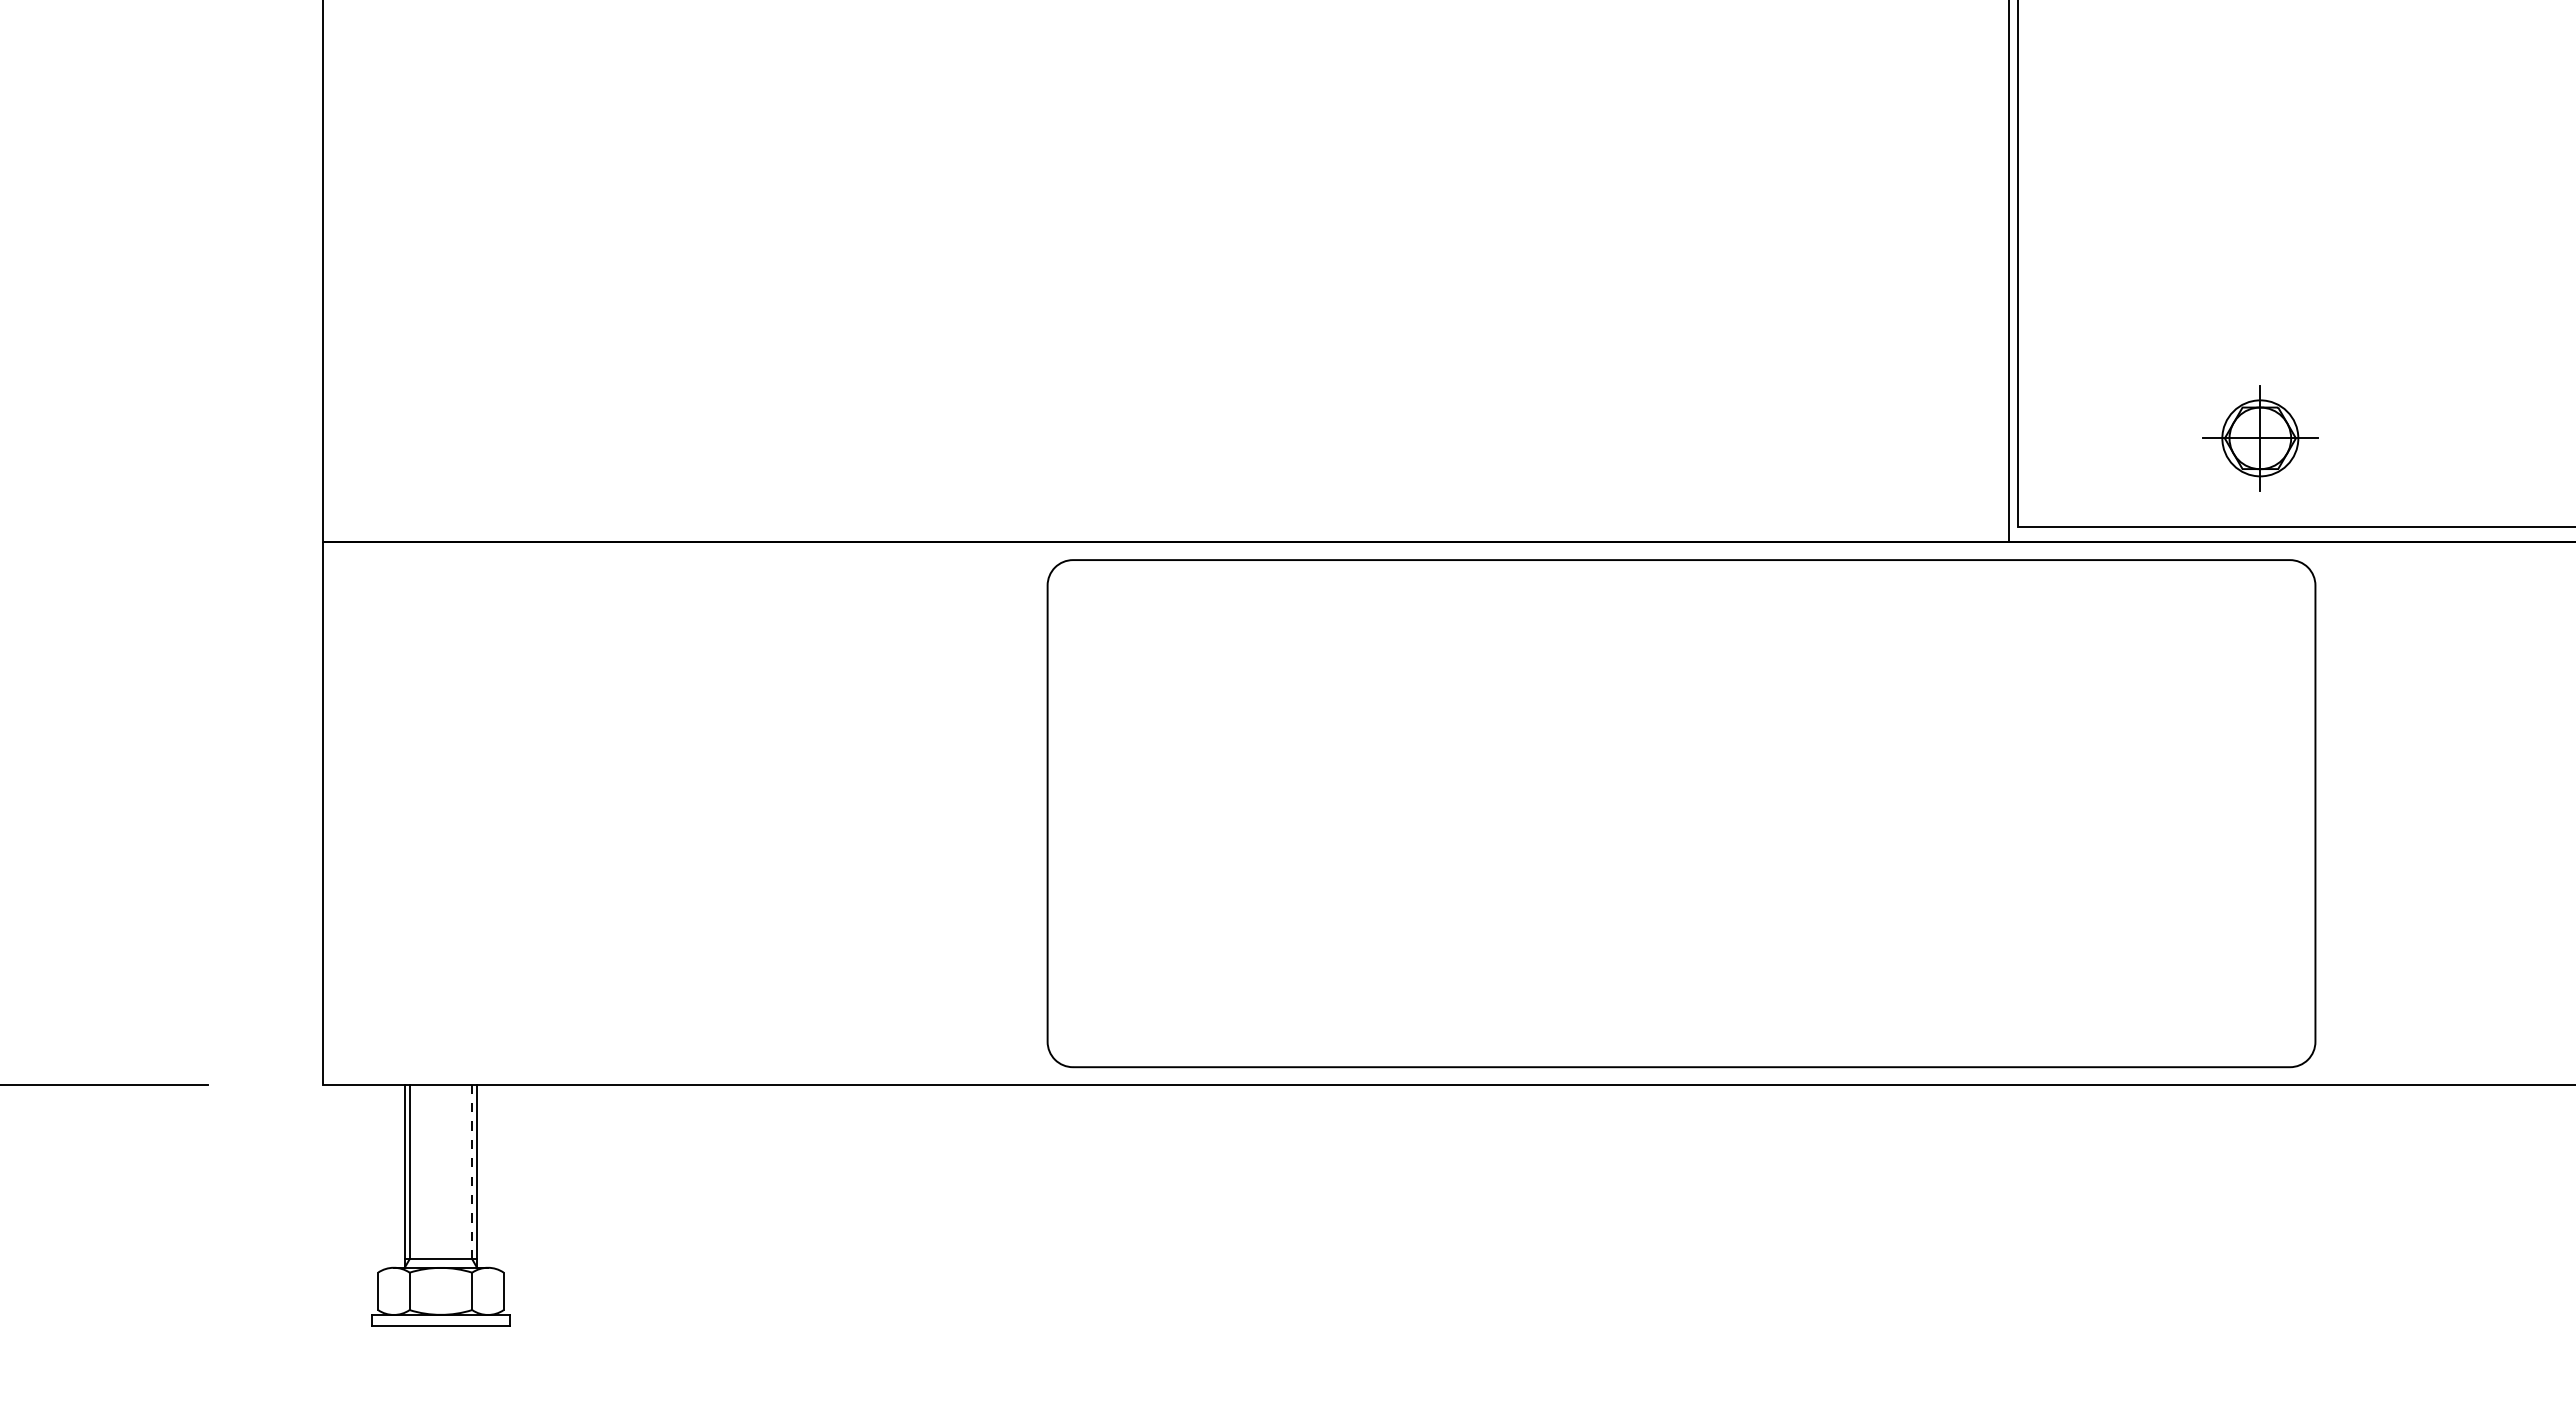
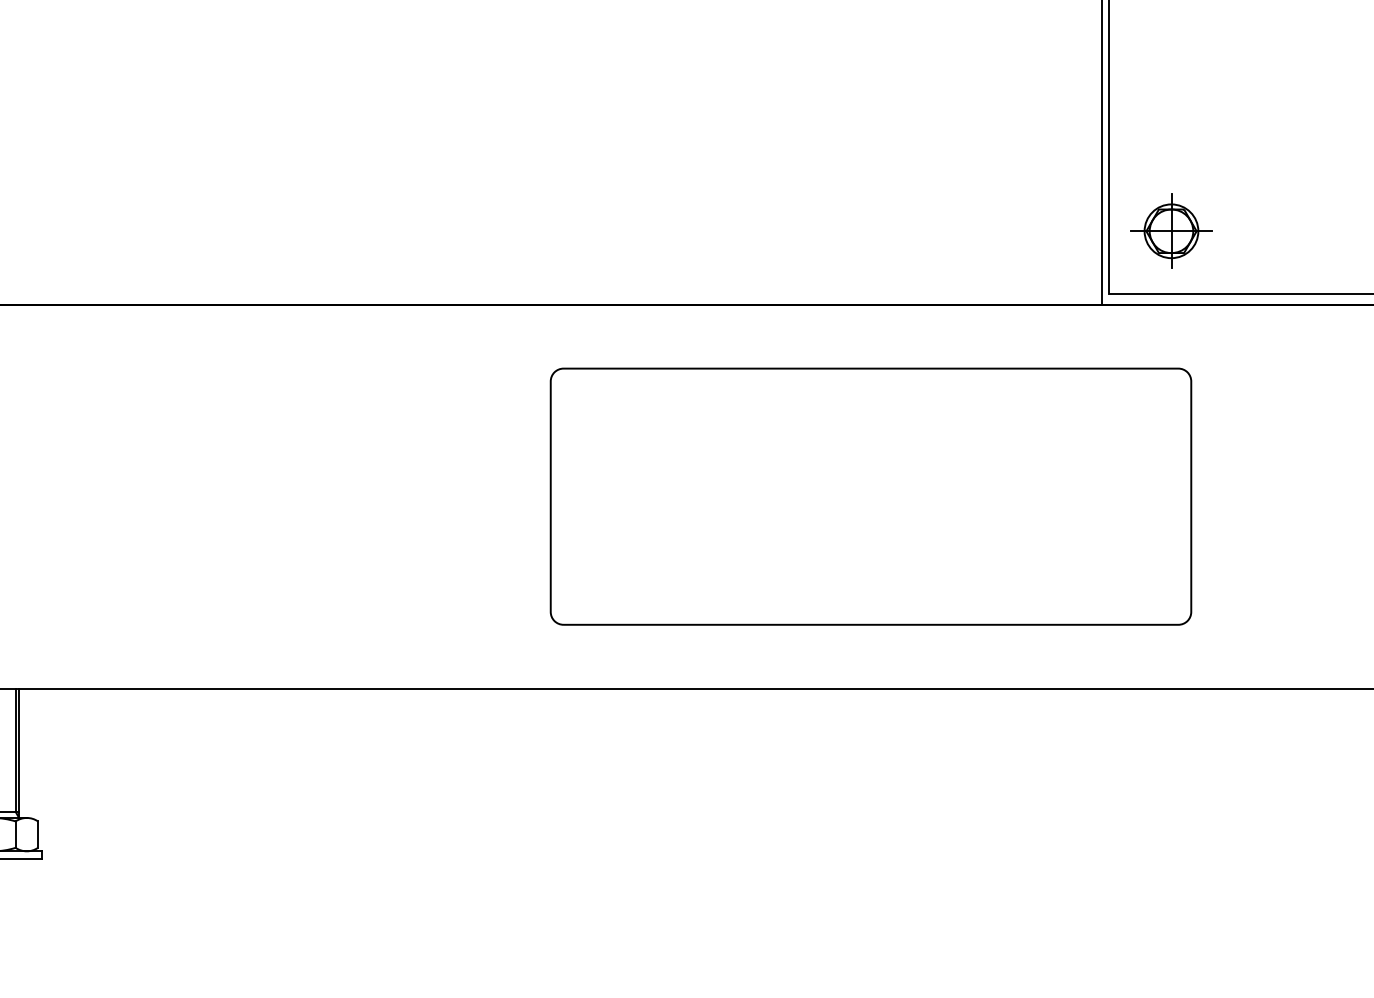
part: (2260, 438) -> (1171, 231), moved
part: (1681, 813) -> (870, 496), size x0.71
line: (472, 1171) -> (15, 749), dashed -> solid

